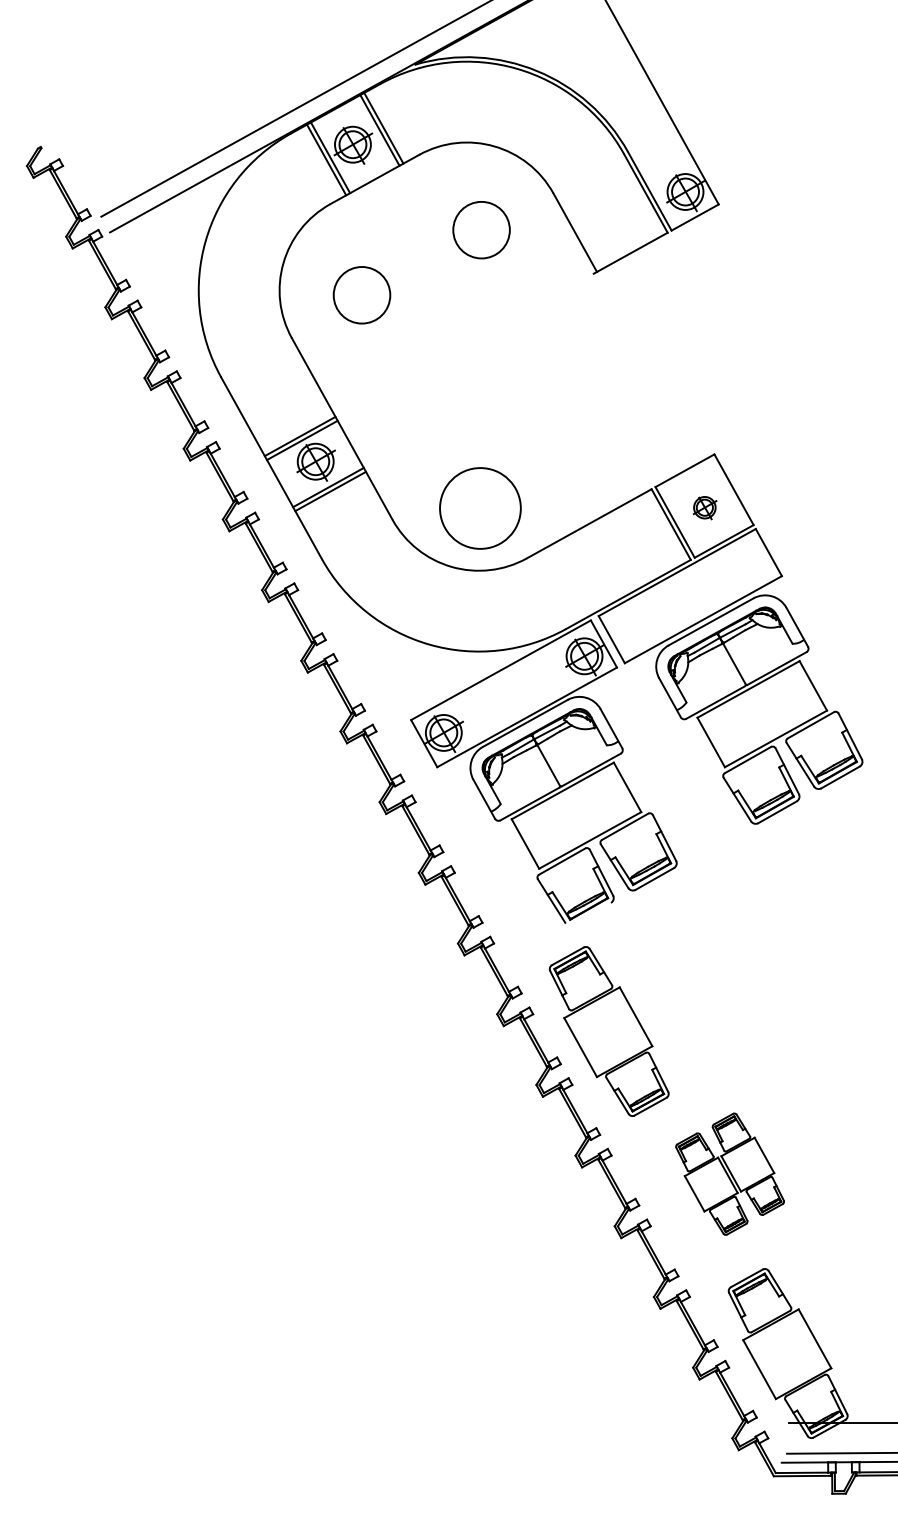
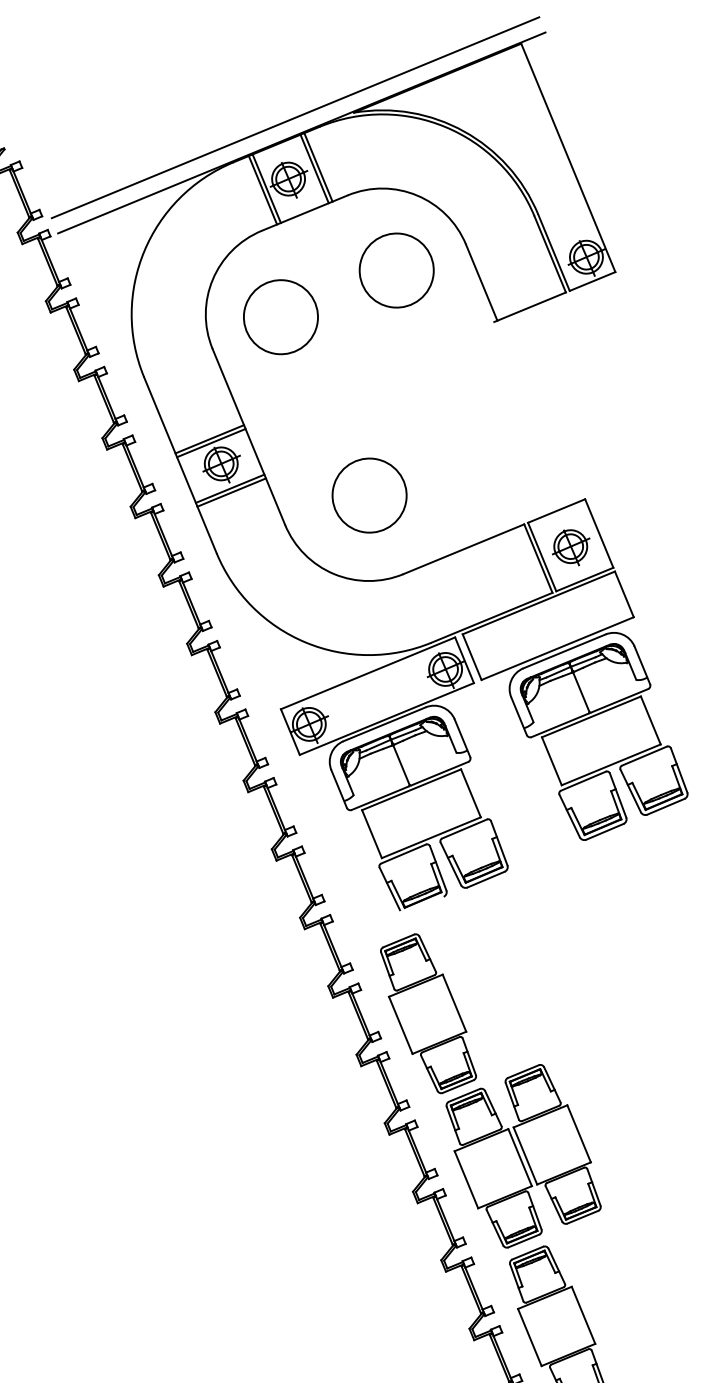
circle: (481, 229) -> (396, 269), size x1.43
circle: (361, 294) -> (280, 316), size x1.43
part: (704, 507) -> (570, 546), size x1.67
circle: (480, 508) -> (369, 495), moved
part: (729, 1174) -> (522, 1156), size x1.67

